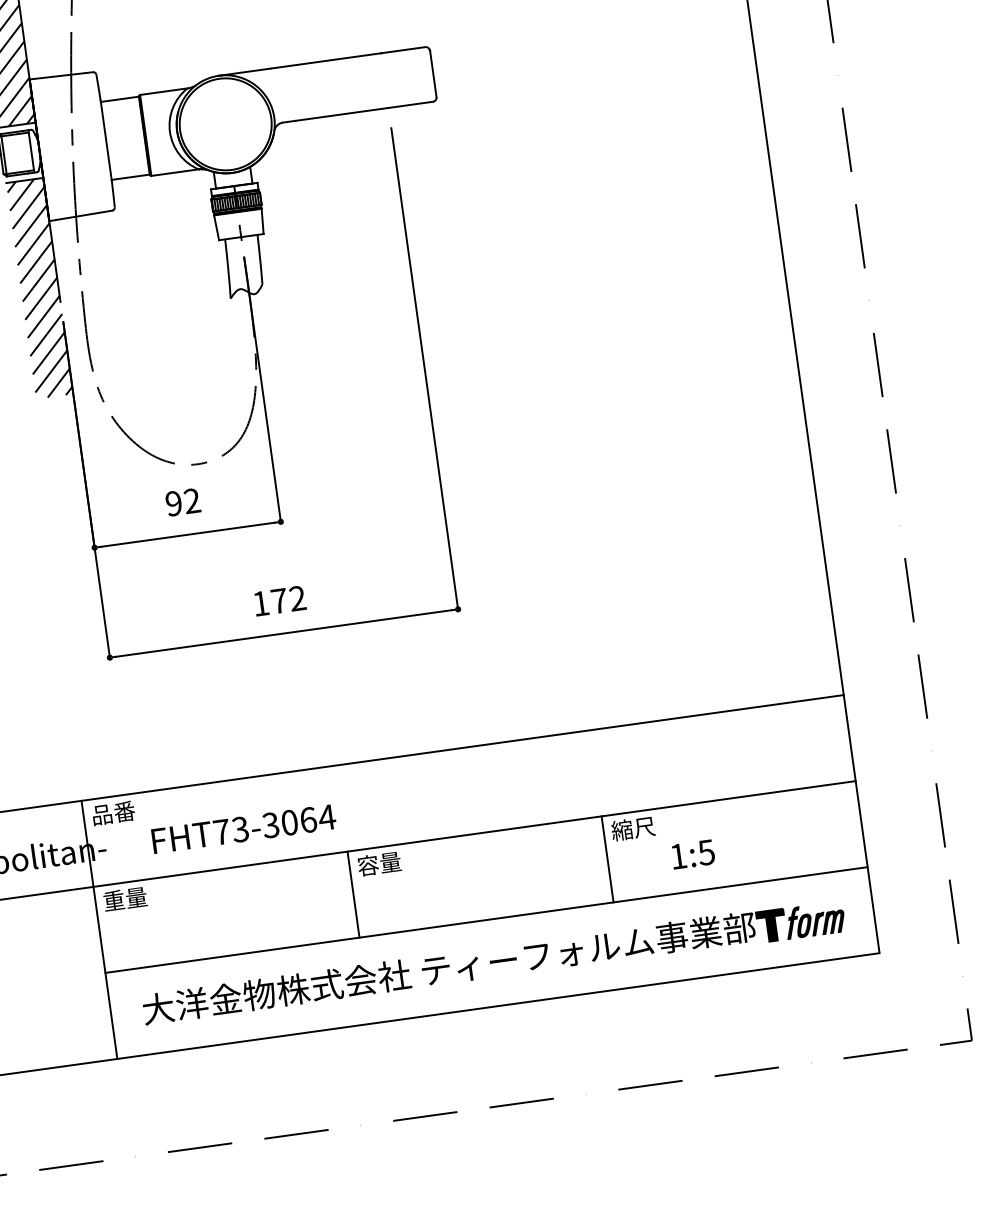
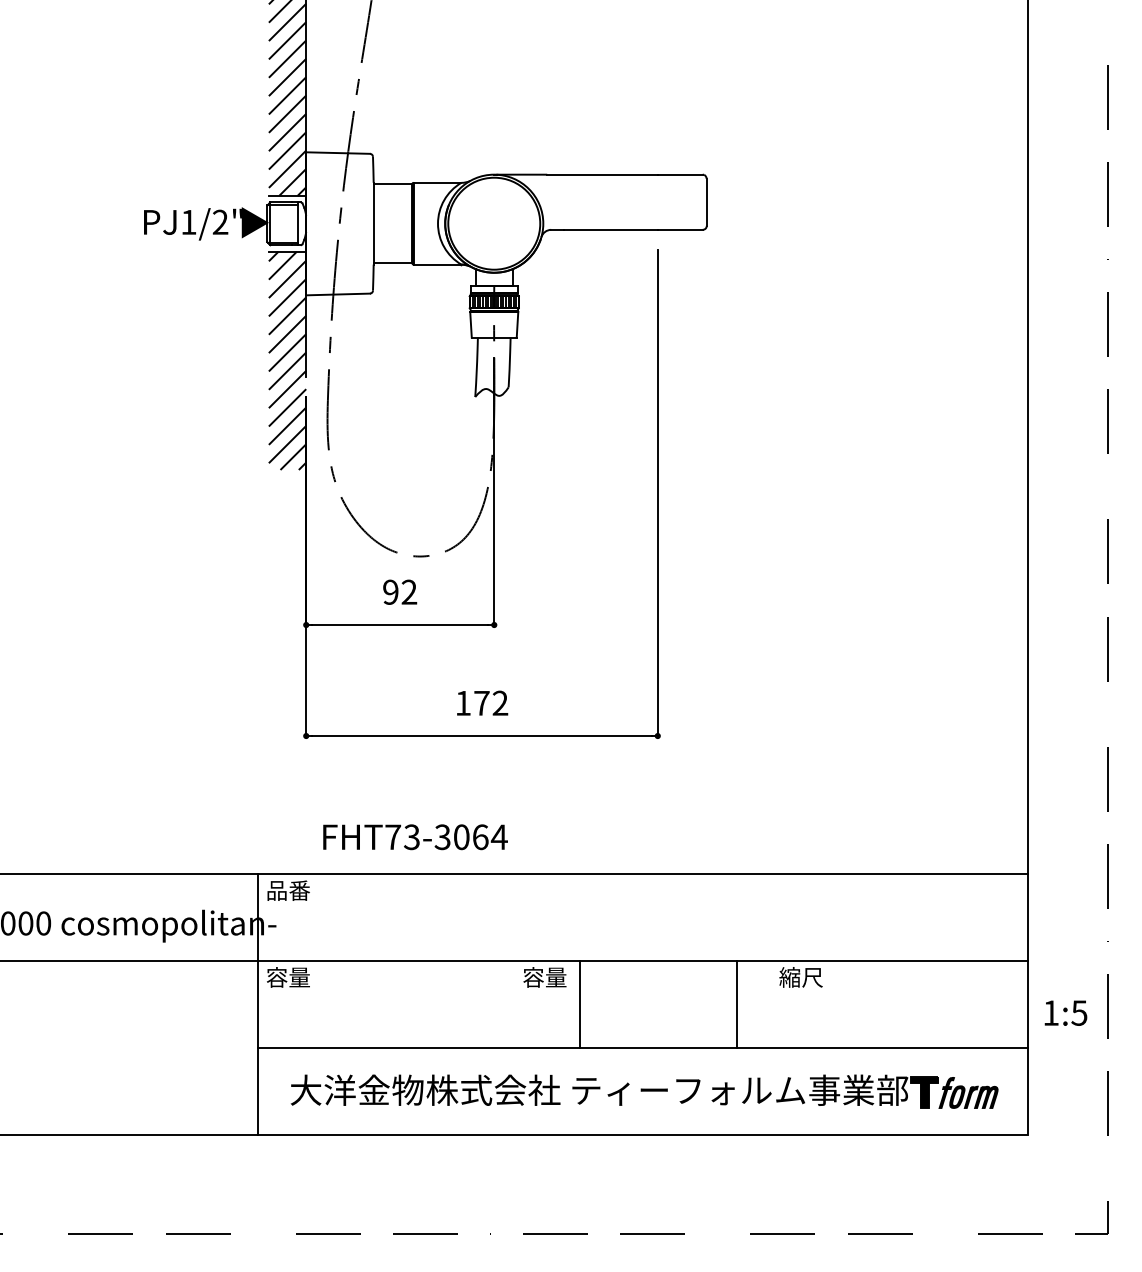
text: (244, 829) -> (415, 837), moved
text: (692, 853) -> (1065, 1012), moved
line: (607, 858) -> (736, 1003), moved
line: (352, 893) -> (579, 1003), moved
text: (113, 900) -> (276, 977), 重量 -> 容量

